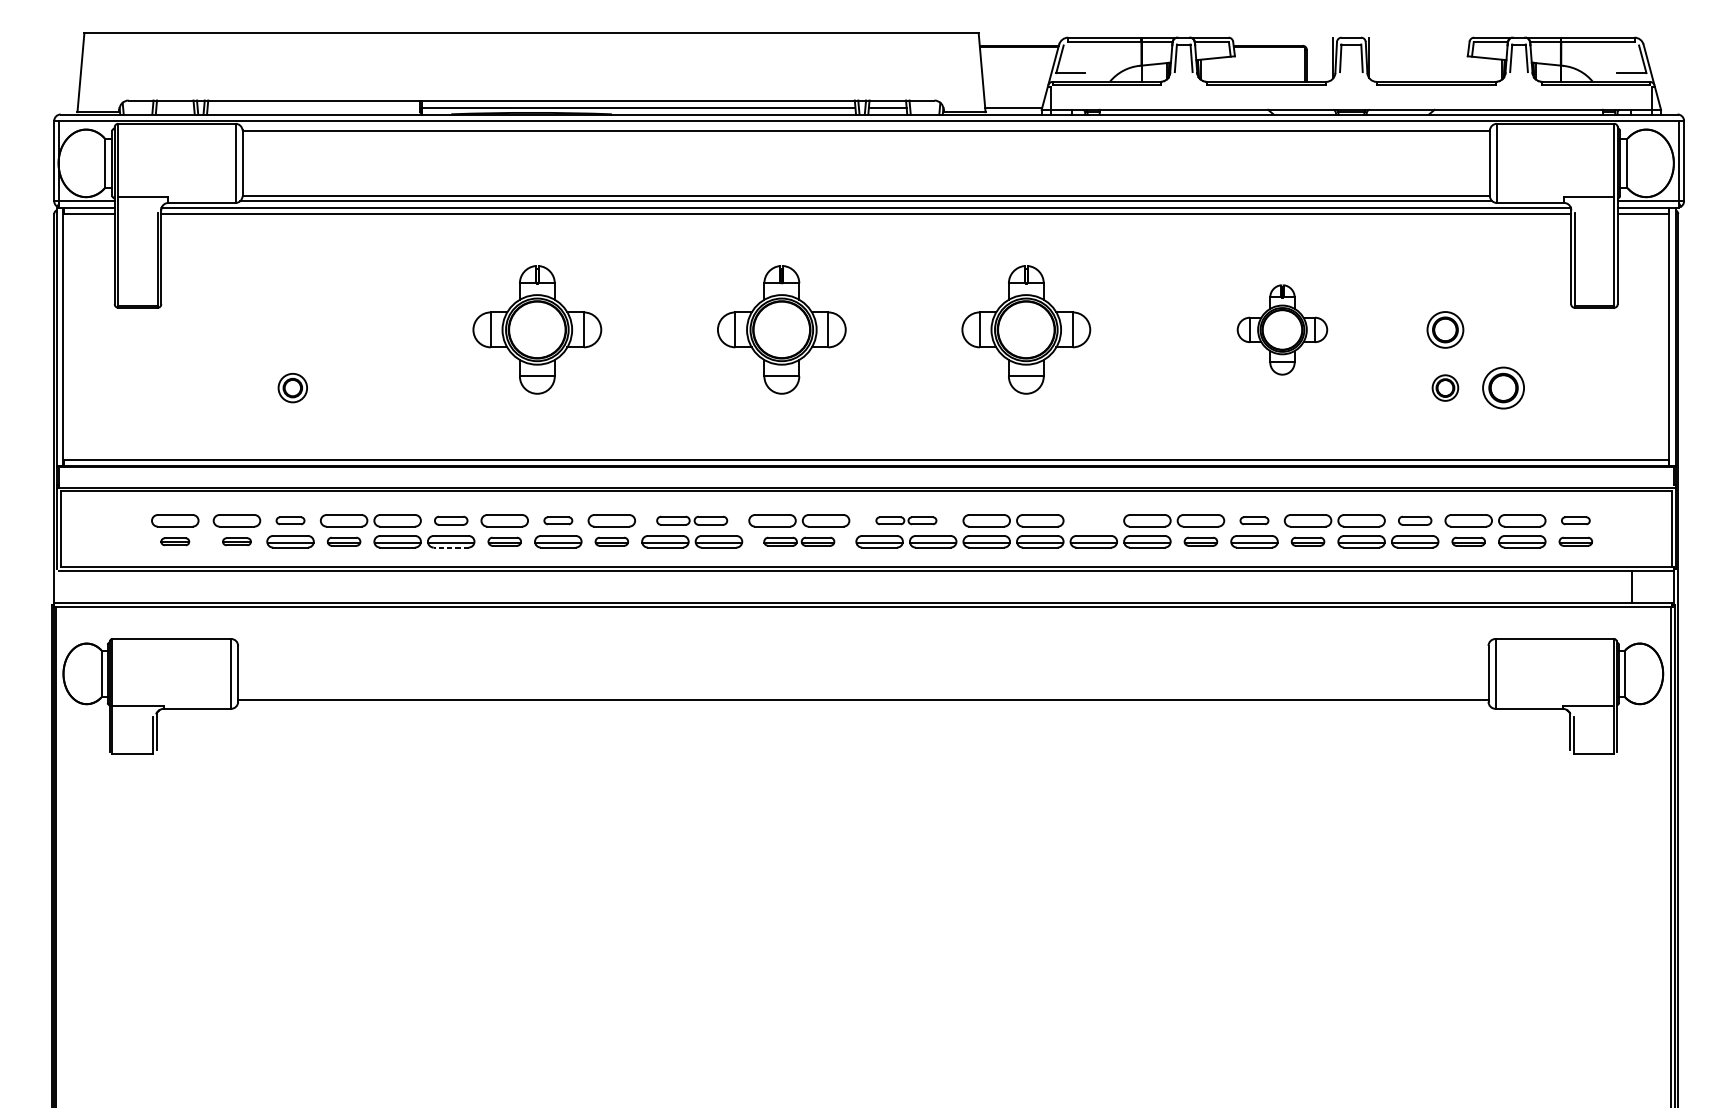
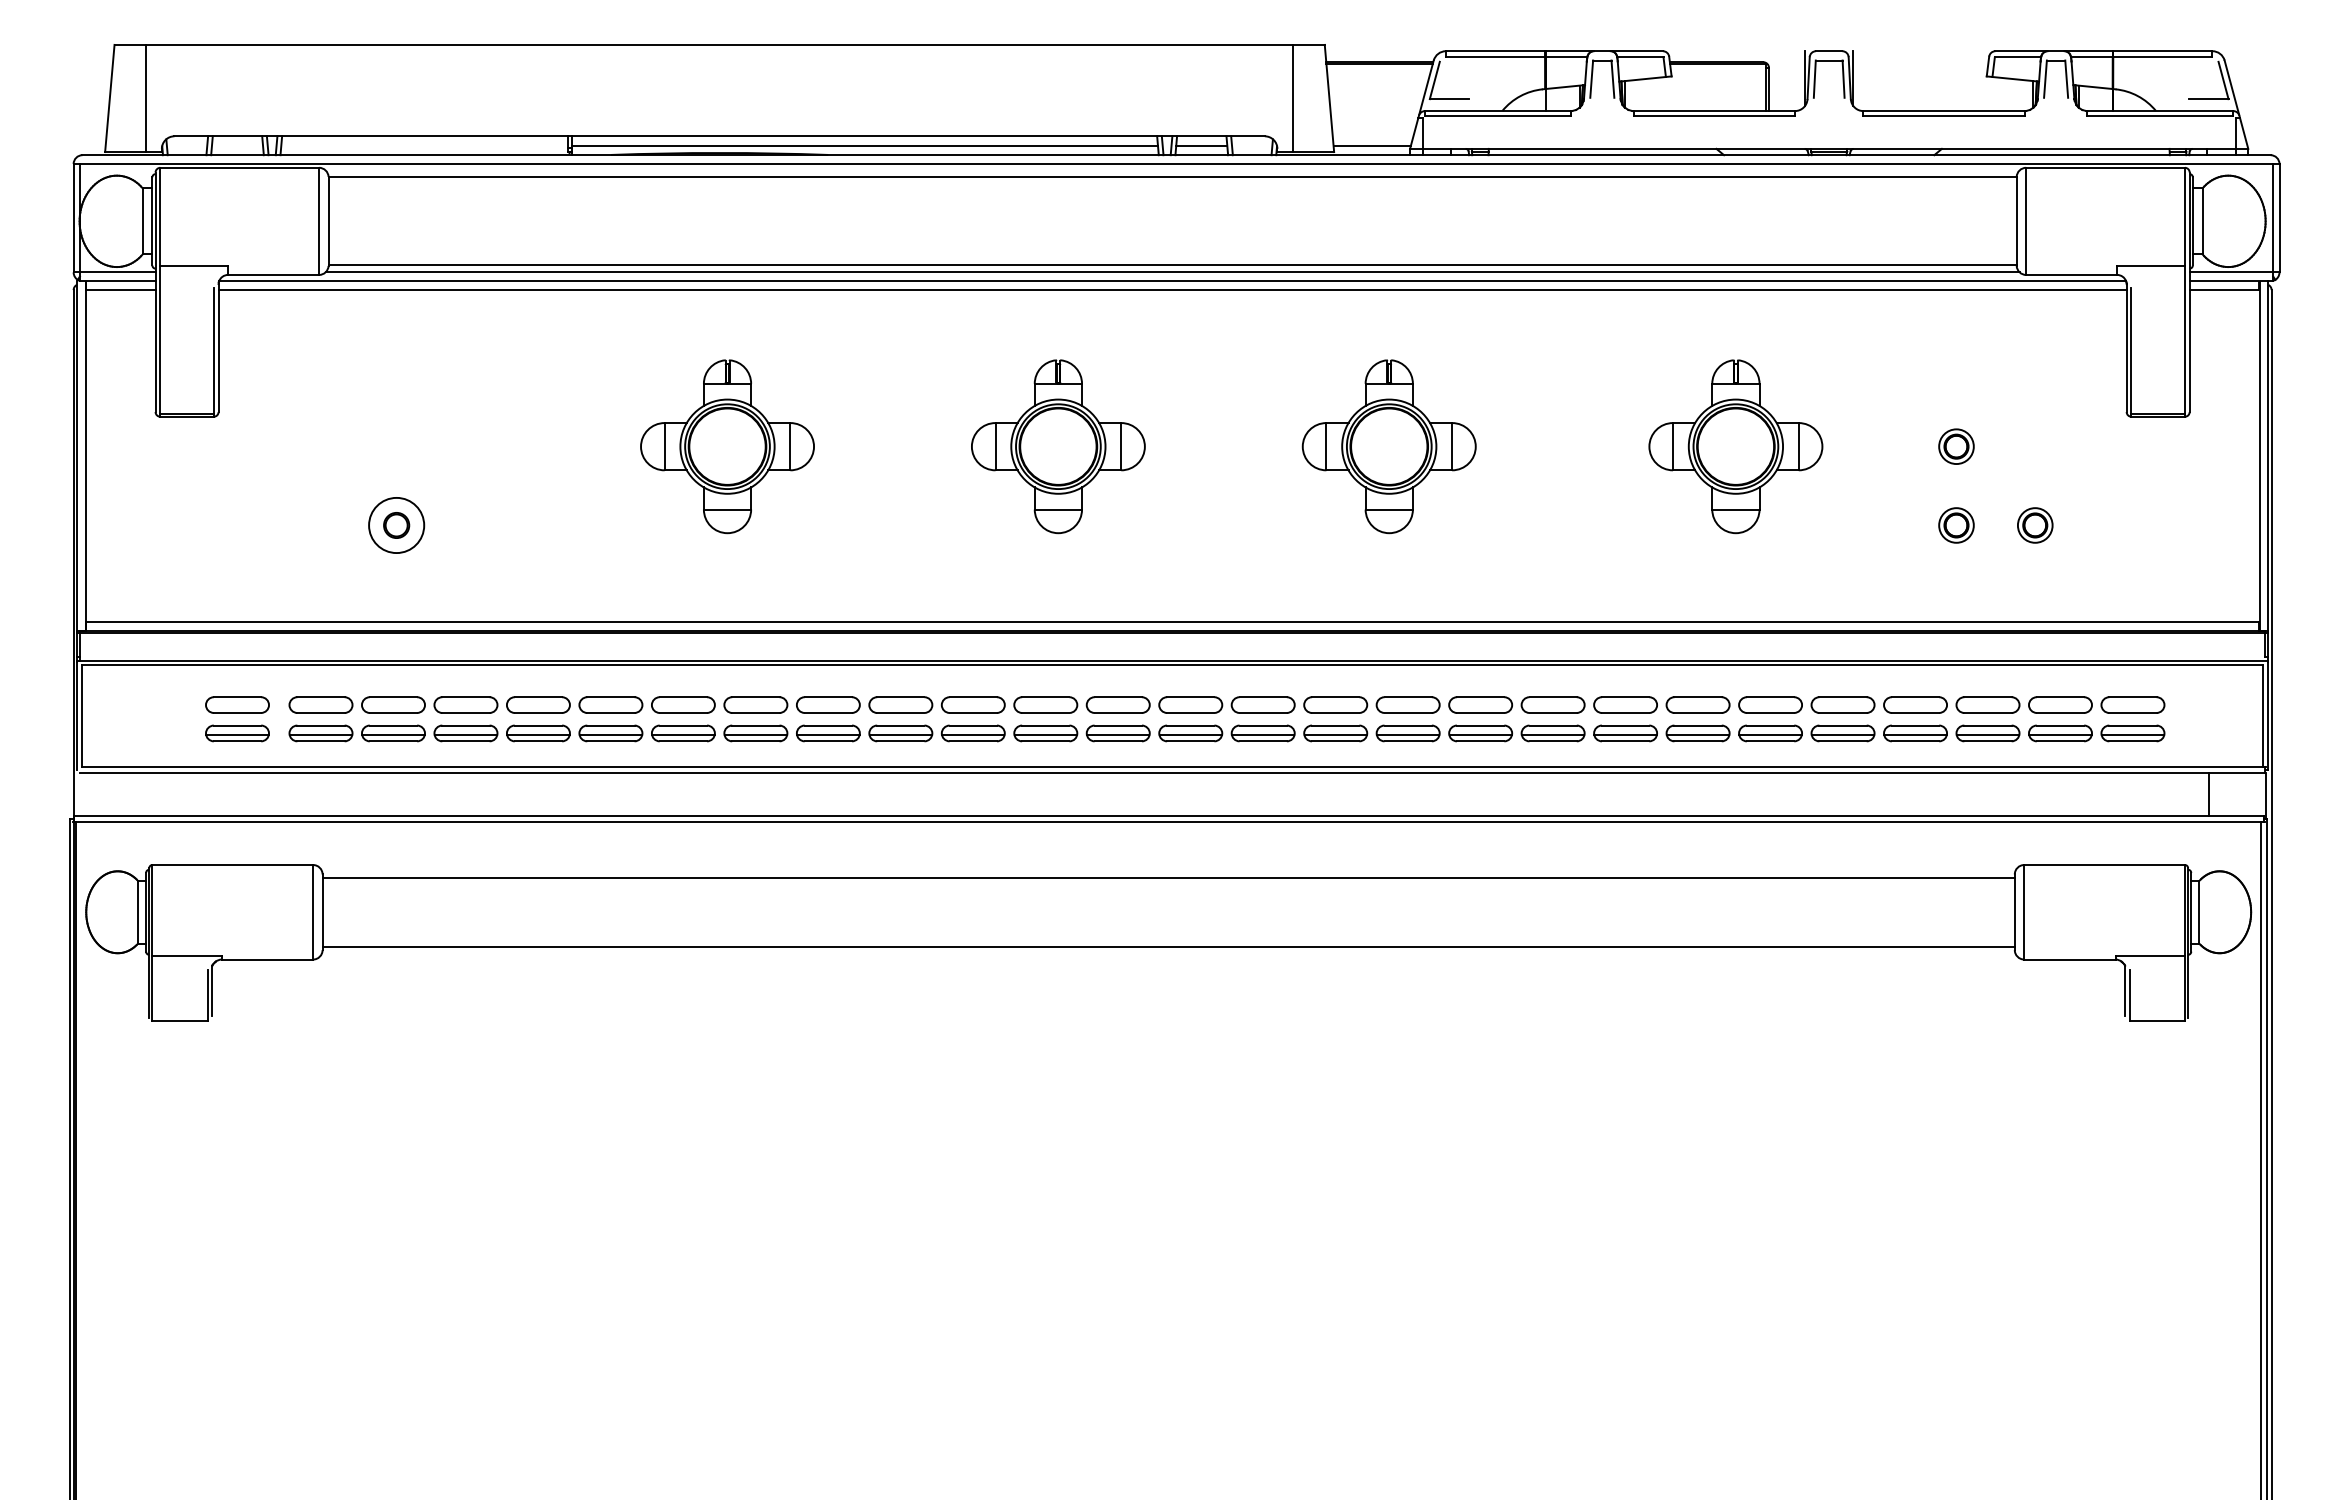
line: (108, 72) -> (146, 98), added
line: (955, 72) -> (1293, 98), added
part: (1282, 329) -> (1735, 446), size x1.43
part: (1445, 329) -> (1956, 446), size x0.71
circle: (292, 388) -> (396, 525), size x1.43
part: (1503, 388) -> (2035, 525), size x0.62
part: (290, 520) -> (393, 704), size x1.67
part: (450, 520) -> (610, 704), size x1.43
part: (558, 520) -> (755, 704), size x1.67
part: (691, 520) -> (936, 704), size x1.43
part: (906, 520) -> (1226, 704), size x1.67
part: (1093, 520) -> (1480, 704), added
part: (1254, 520) -> (1697, 704), size x1.67
part: (1415, 520) -> (1915, 704), size x1.43
part: (1575, 520) -> (2132, 704), size x1.67
part: (175, 541) -> (237, 733), size x1.67
part: (236, 541) -> (320, 733), size x1.67
part: (343, 541) -> (465, 733), size x1.43
part: (504, 541) -> (683, 733), size x1.43
part: (611, 541) -> (828, 733), size x1.43
part: (798, 541) -> (1081, 733), size x1.43
part: (1200, 541) -> (1625, 733), size x1.43
part: (1308, 541) -> (1770, 733), size x1.43
part: (1468, 541) -> (1987, 733), size x1.43
part: (1575, 541) -> (2132, 733), size x1.43
line: (450, 547) -> (610, 741), dashed -> solid
line: (863, 648) -> (1168, 877), added

